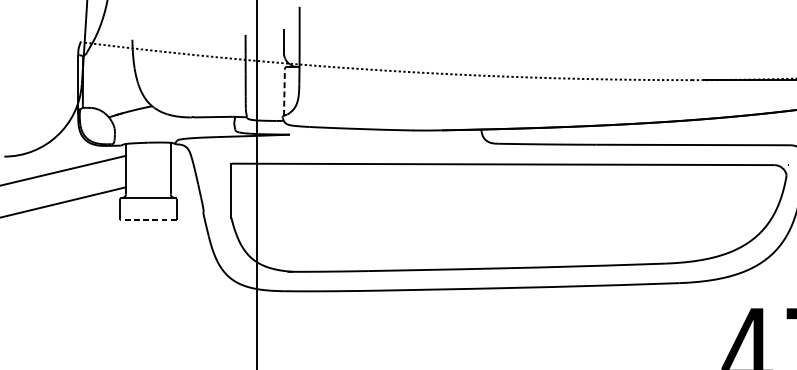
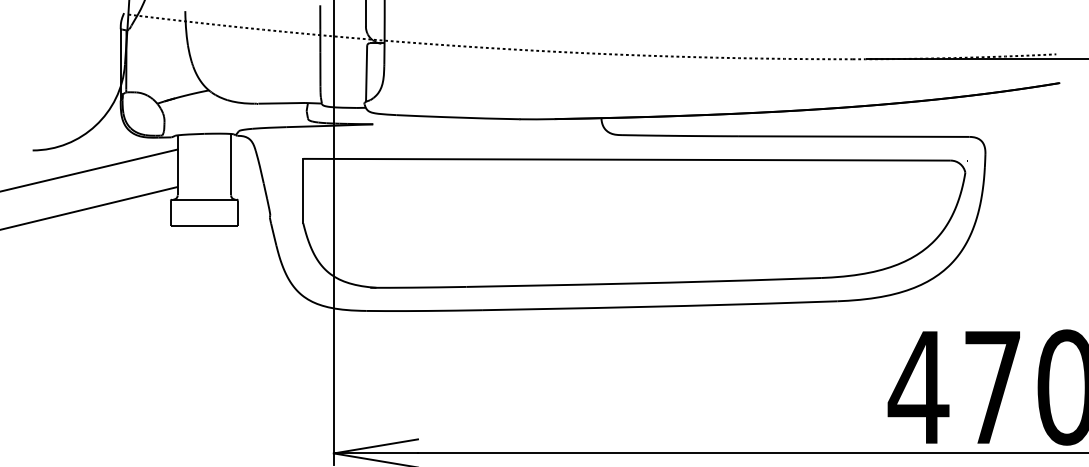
line: (284, 92) -> (366, 73), dashed -> solid
line: (148, 220) -> (204, 226), dashed -> solid

